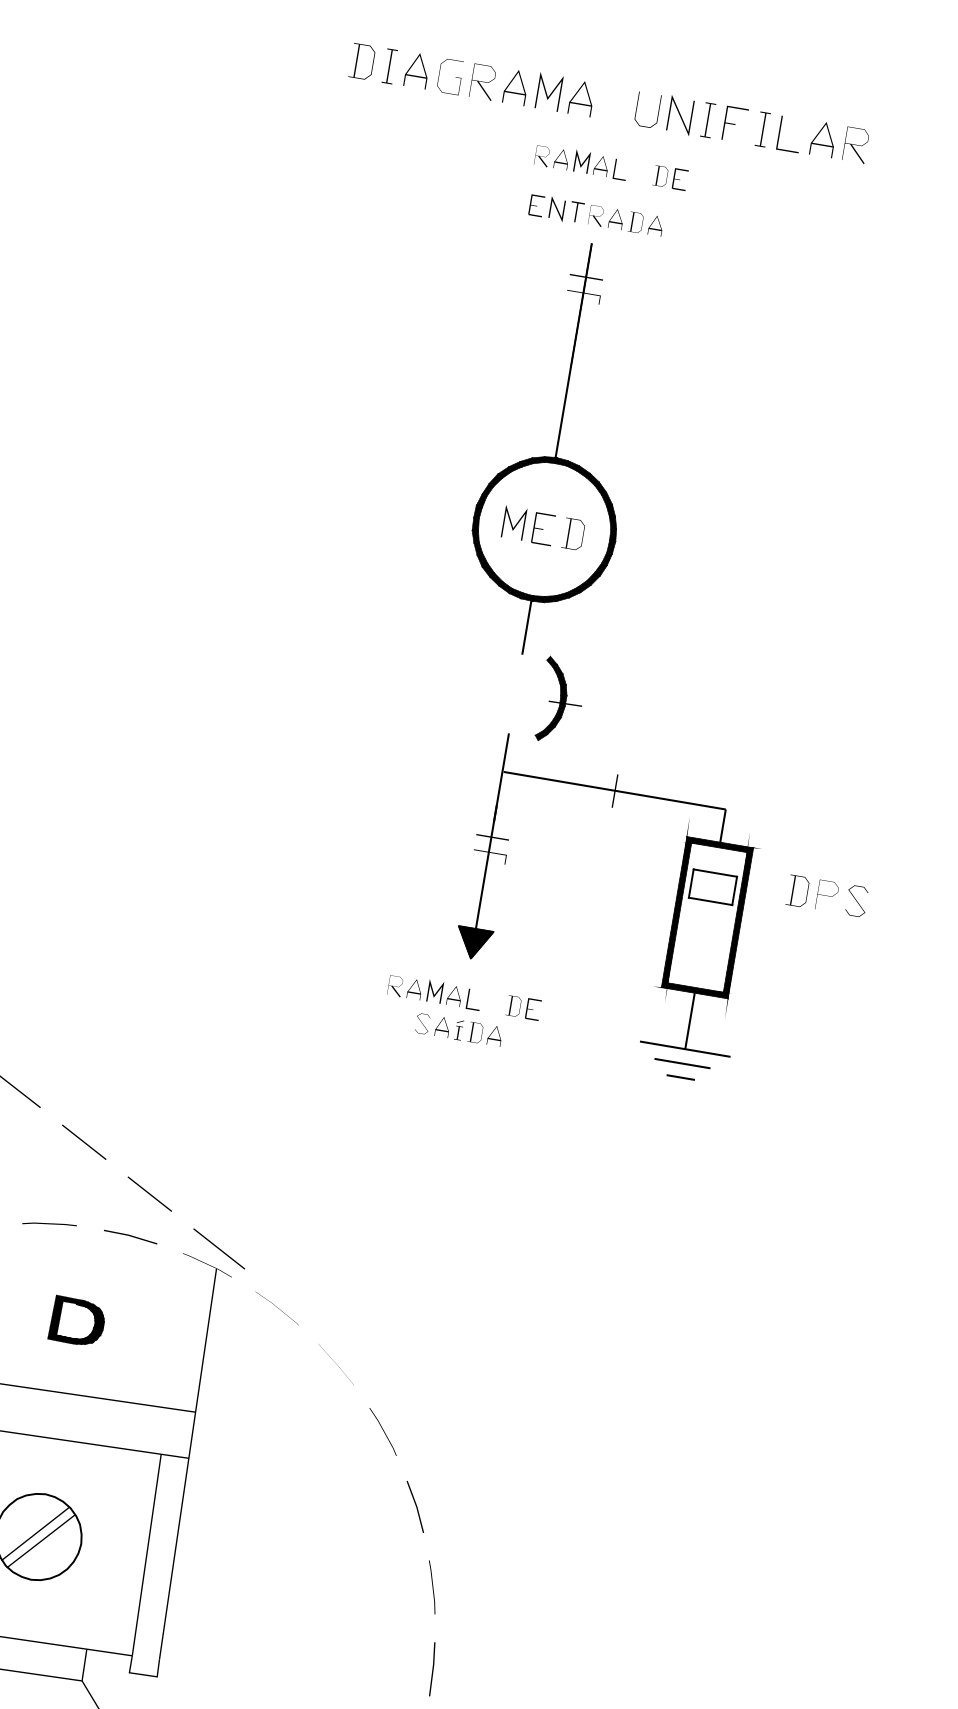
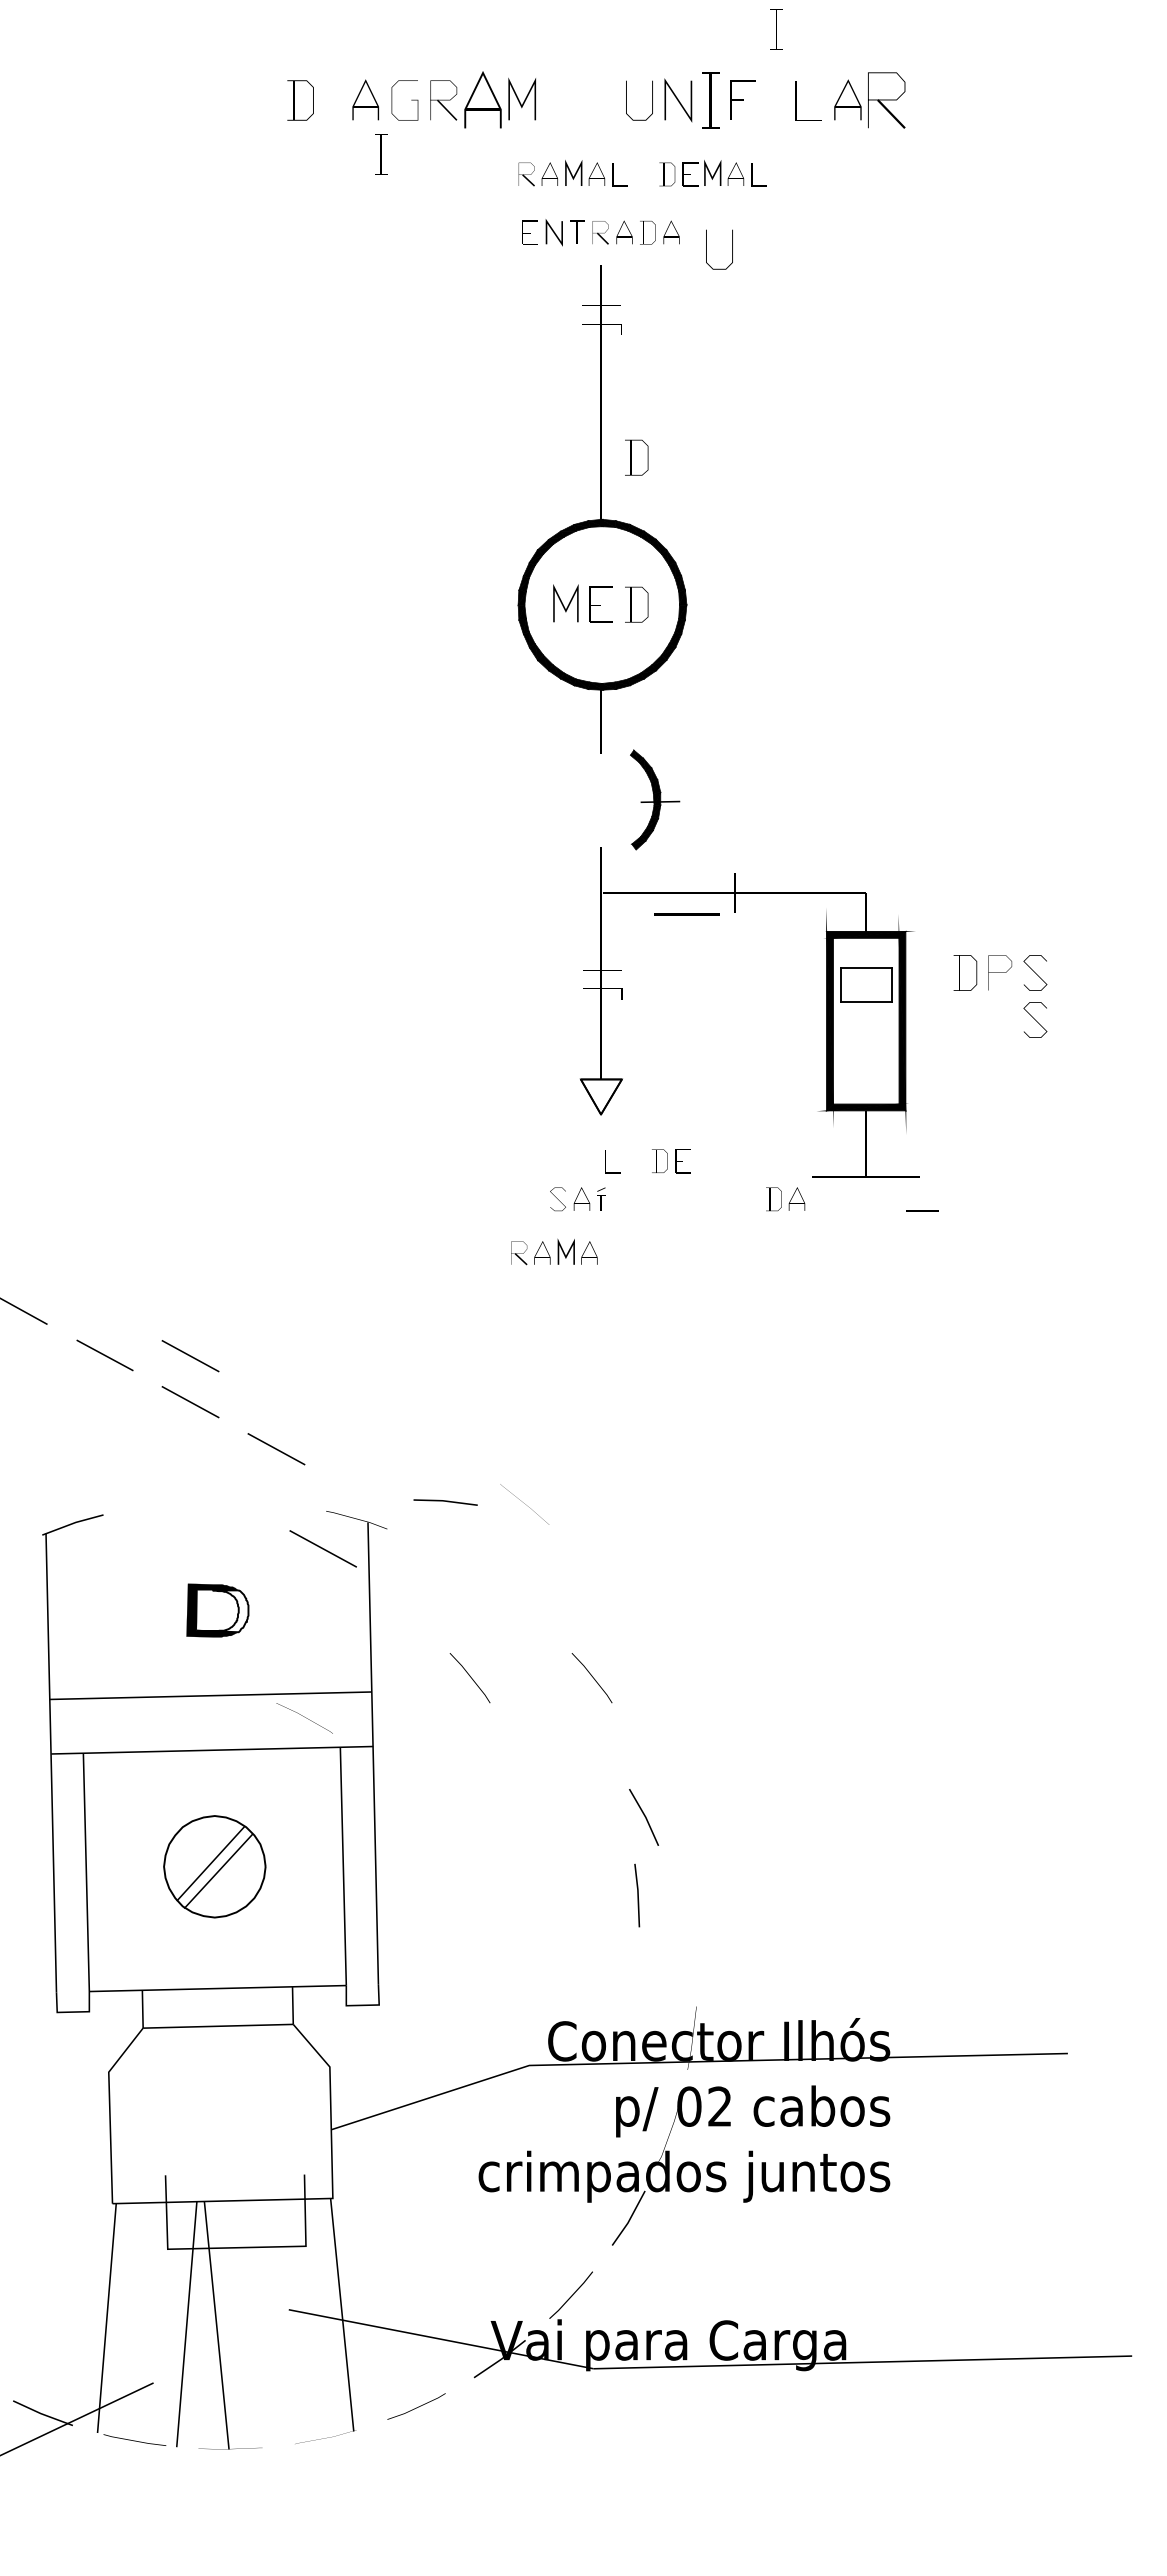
part: (390, 66) -> (381, 154), moved
part: (515, 86) -> (482, 99), size x1.4
part: (581, 97) -> (560, 99), removed
part: (708, 120) -> (711, 100), size x1.4
part: (763, 129) -> (776, 29), moved
part: (855, 145) -> (886, 100), size x1.4
part: (718, 185) -> (735, 173), added
curve: (682, 245) -> (706, 249), added
part: (594, 410) -> (636, 457), added
curve: (850, 940) -> (1035, 1019), added
fill: (473, 943) -> (600, 1096), removed
part: (425, 989) -> (554, 1251), moved
part: (485, 1034) -> (785, 1199), moved
line: (682, 1063) -> (686, 914), moved
line: (680, 1077) -> (922, 1210), moved
line: (90, 1103) -> (190, 1356), added
line: (49, 1224) -> (166, 1503), removed
line: (130, 1236) -> (445, 1501), moved
line: (218, 1248) -> (322, 1548), moved
line: (277, 1307) -> (304, 1717), moved
fill: (81, 1323) -> (222, 1611), removed
line: (336, 1363) -> (524, 1503), moved
line: (280, 1414) -> (470, 1677), added
line: (415, 1506) -> (644, 1816), moved
line: (432, 1586) -> (679, 1847), removed
line: (432, 1669) -> (637, 1895), moved

